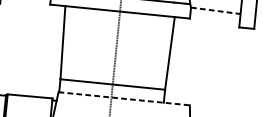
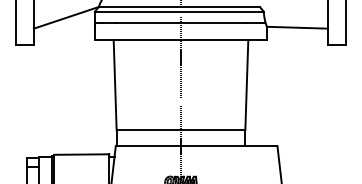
line: (215, 10) -> (297, 27), dashed -> solid
line: (124, 99) -> (196, 146), dashed -> solid

